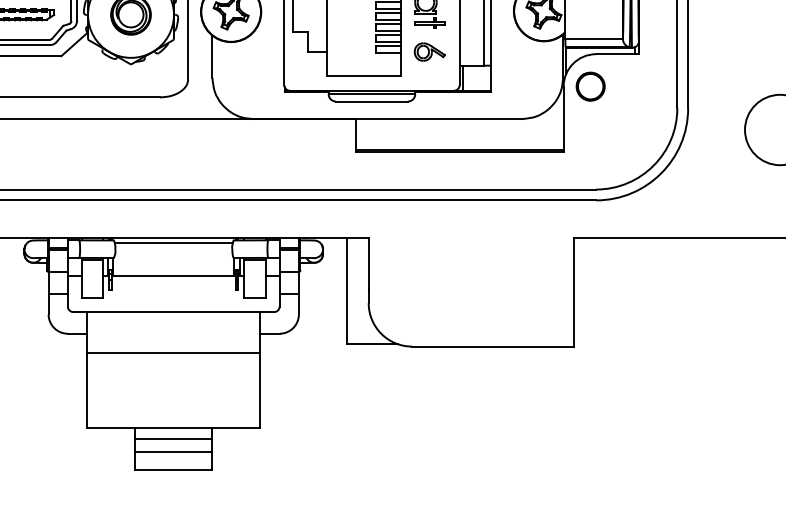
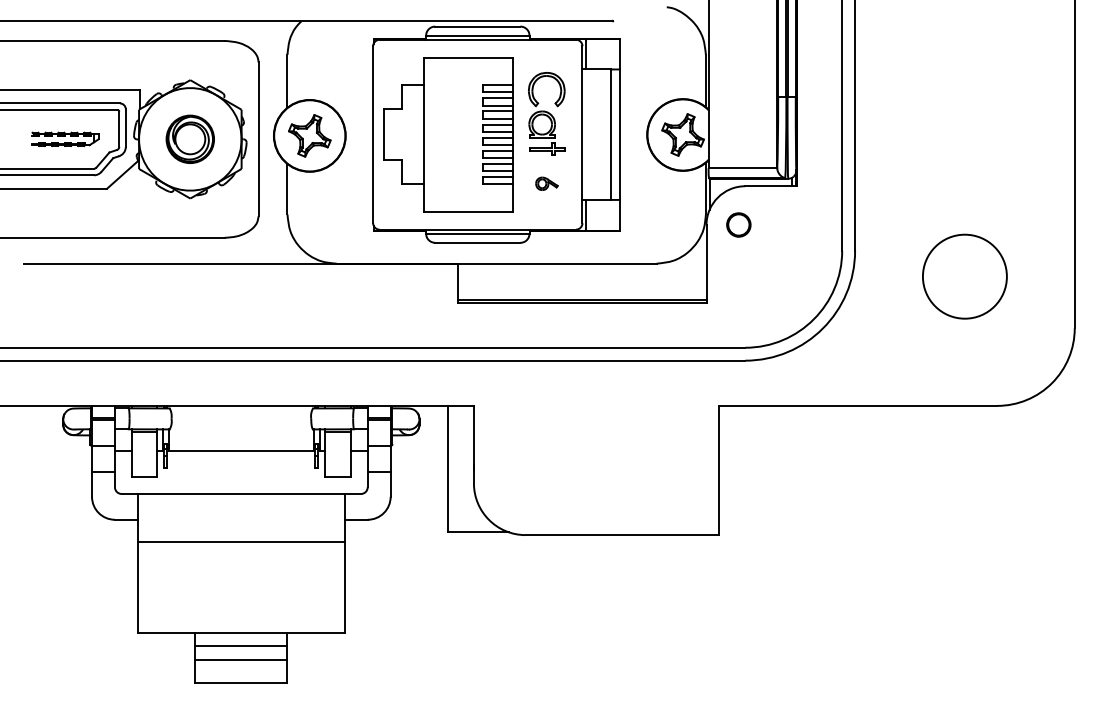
part: (429, 51) -> (546, 183), size x0.6
circle: (590, 86) -> (738, 224), size x0.7
line: (173, 243) -> (241, 412), removed

